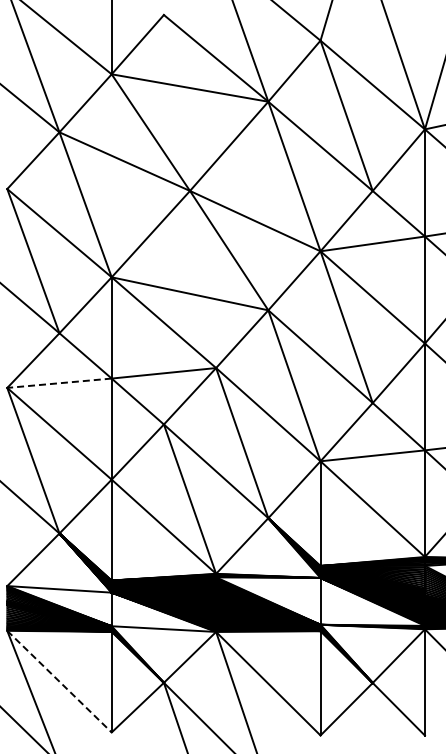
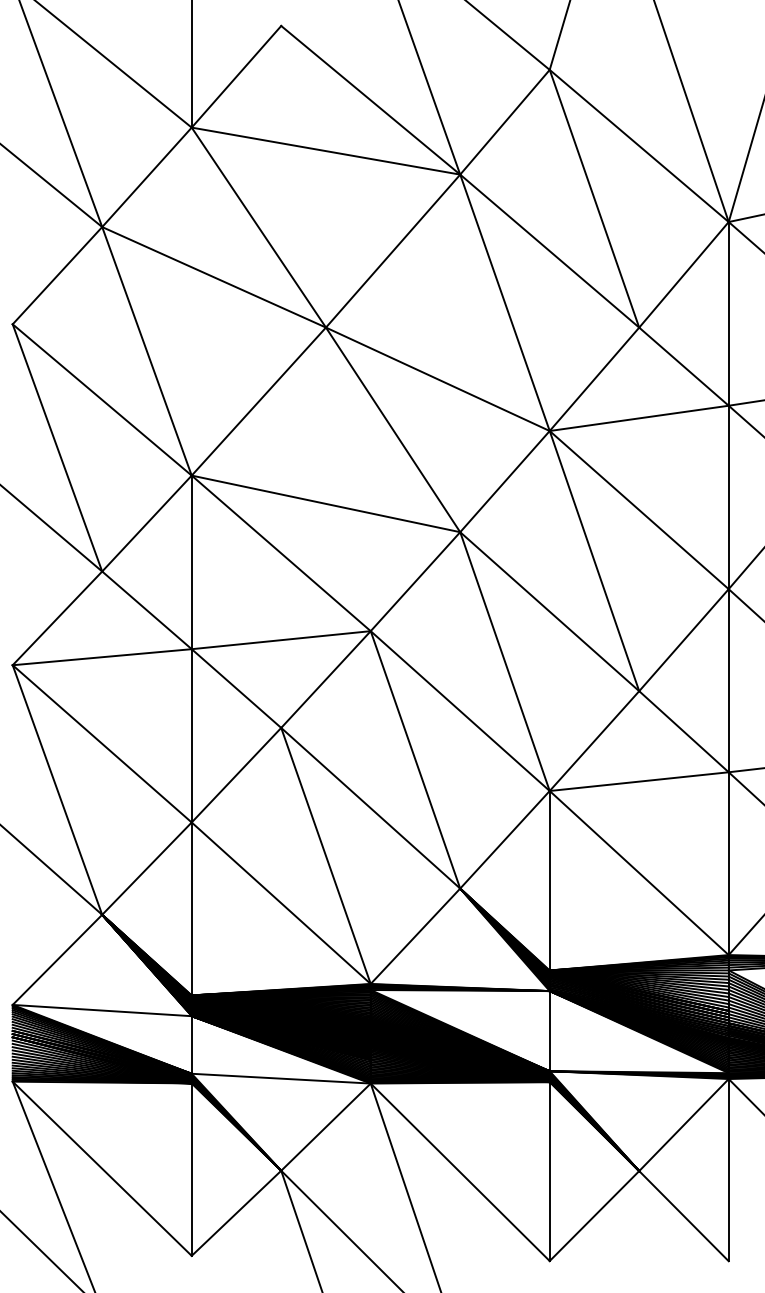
line: (59, 383) -> (102, 657), dashed -> solid
line: (59, 681) -> (102, 1168), dashed -> solid

